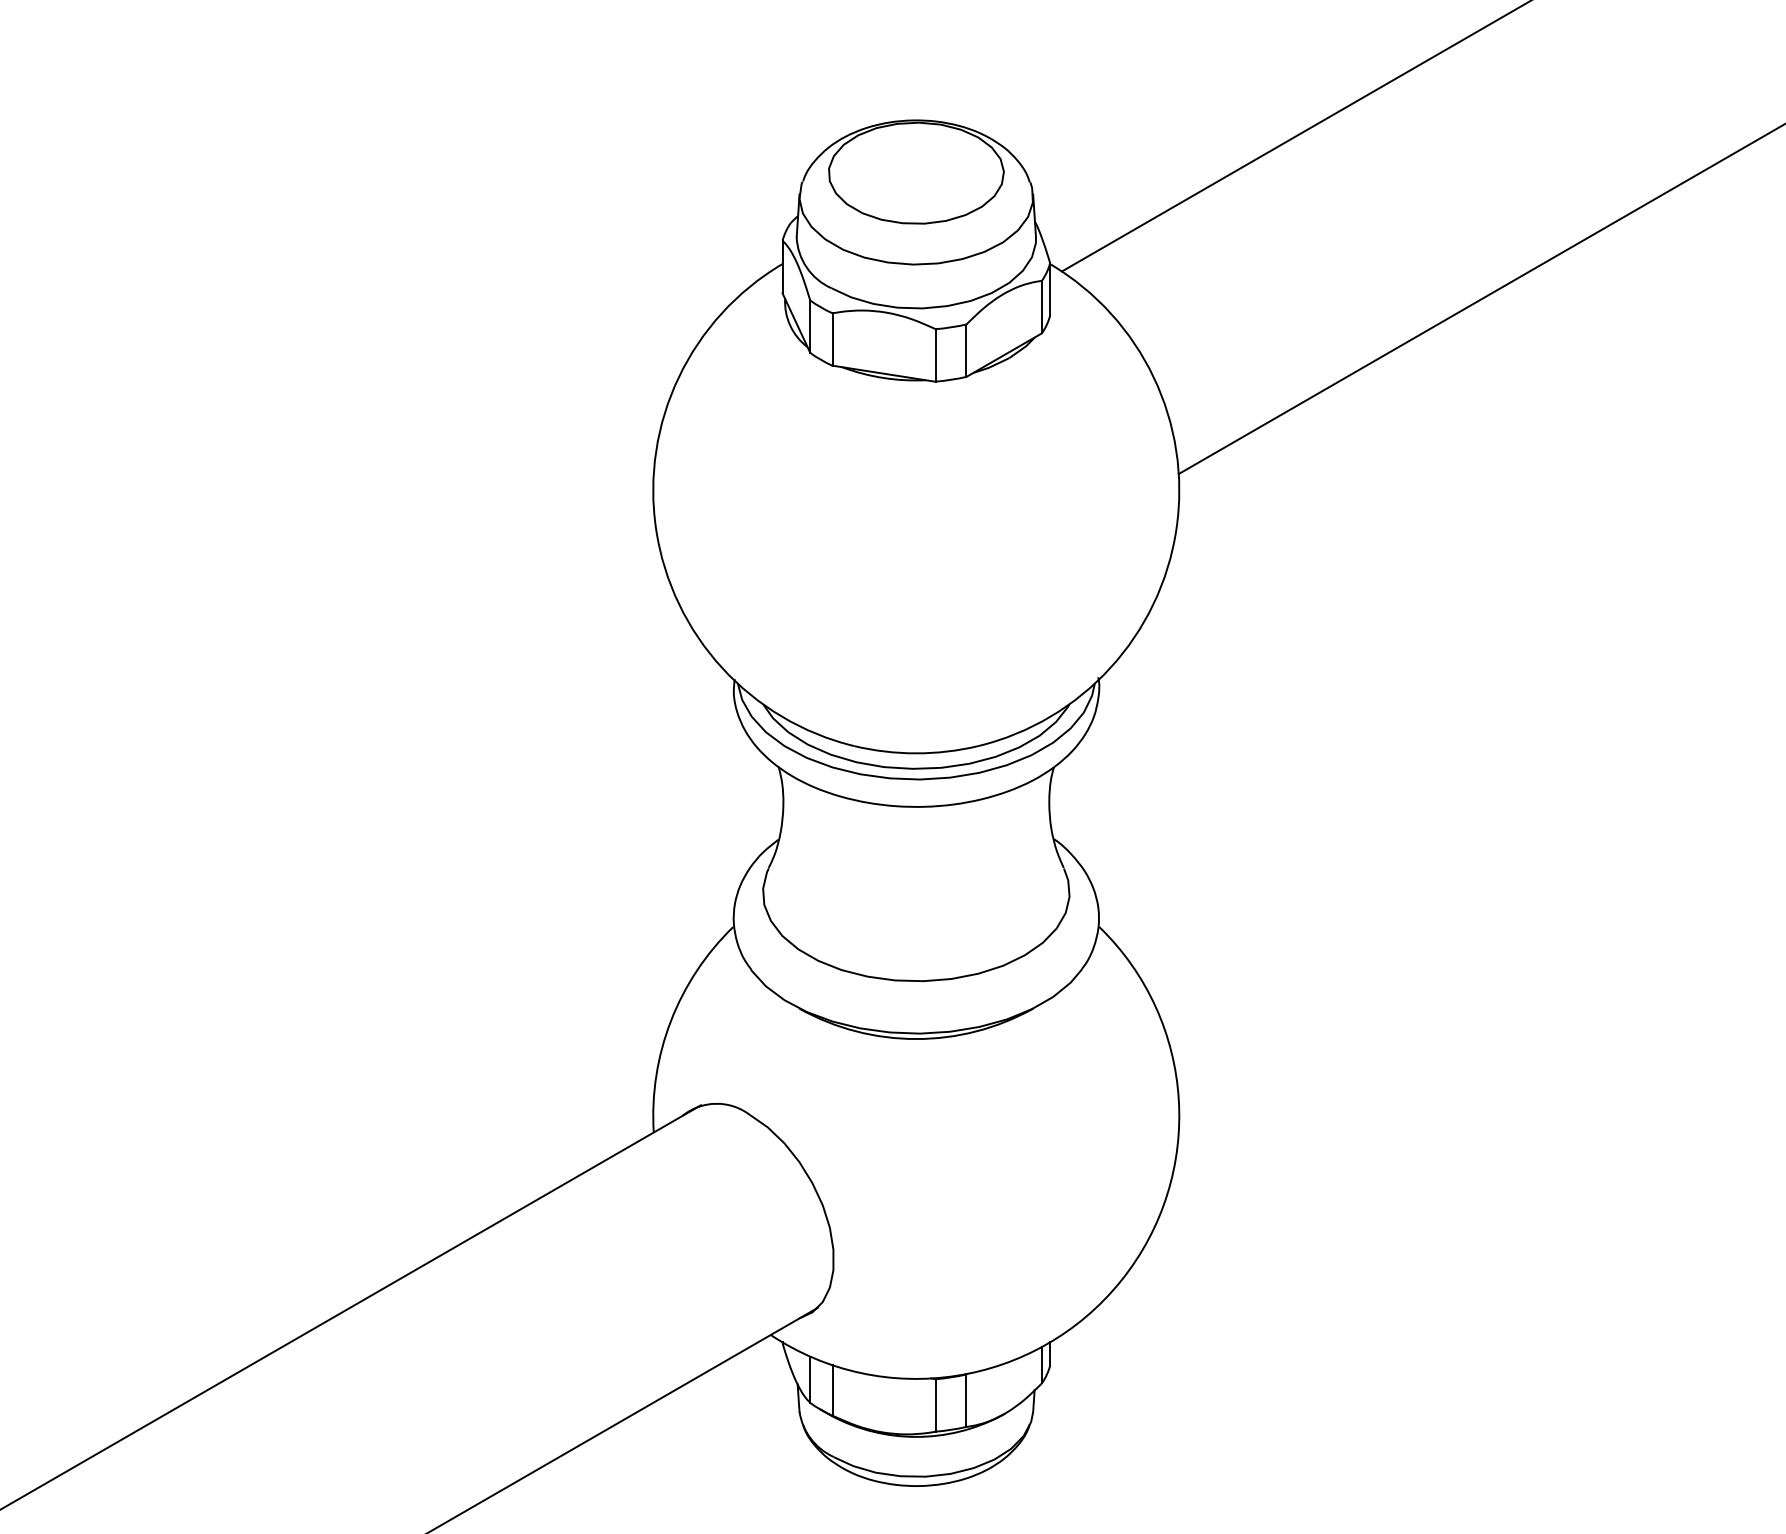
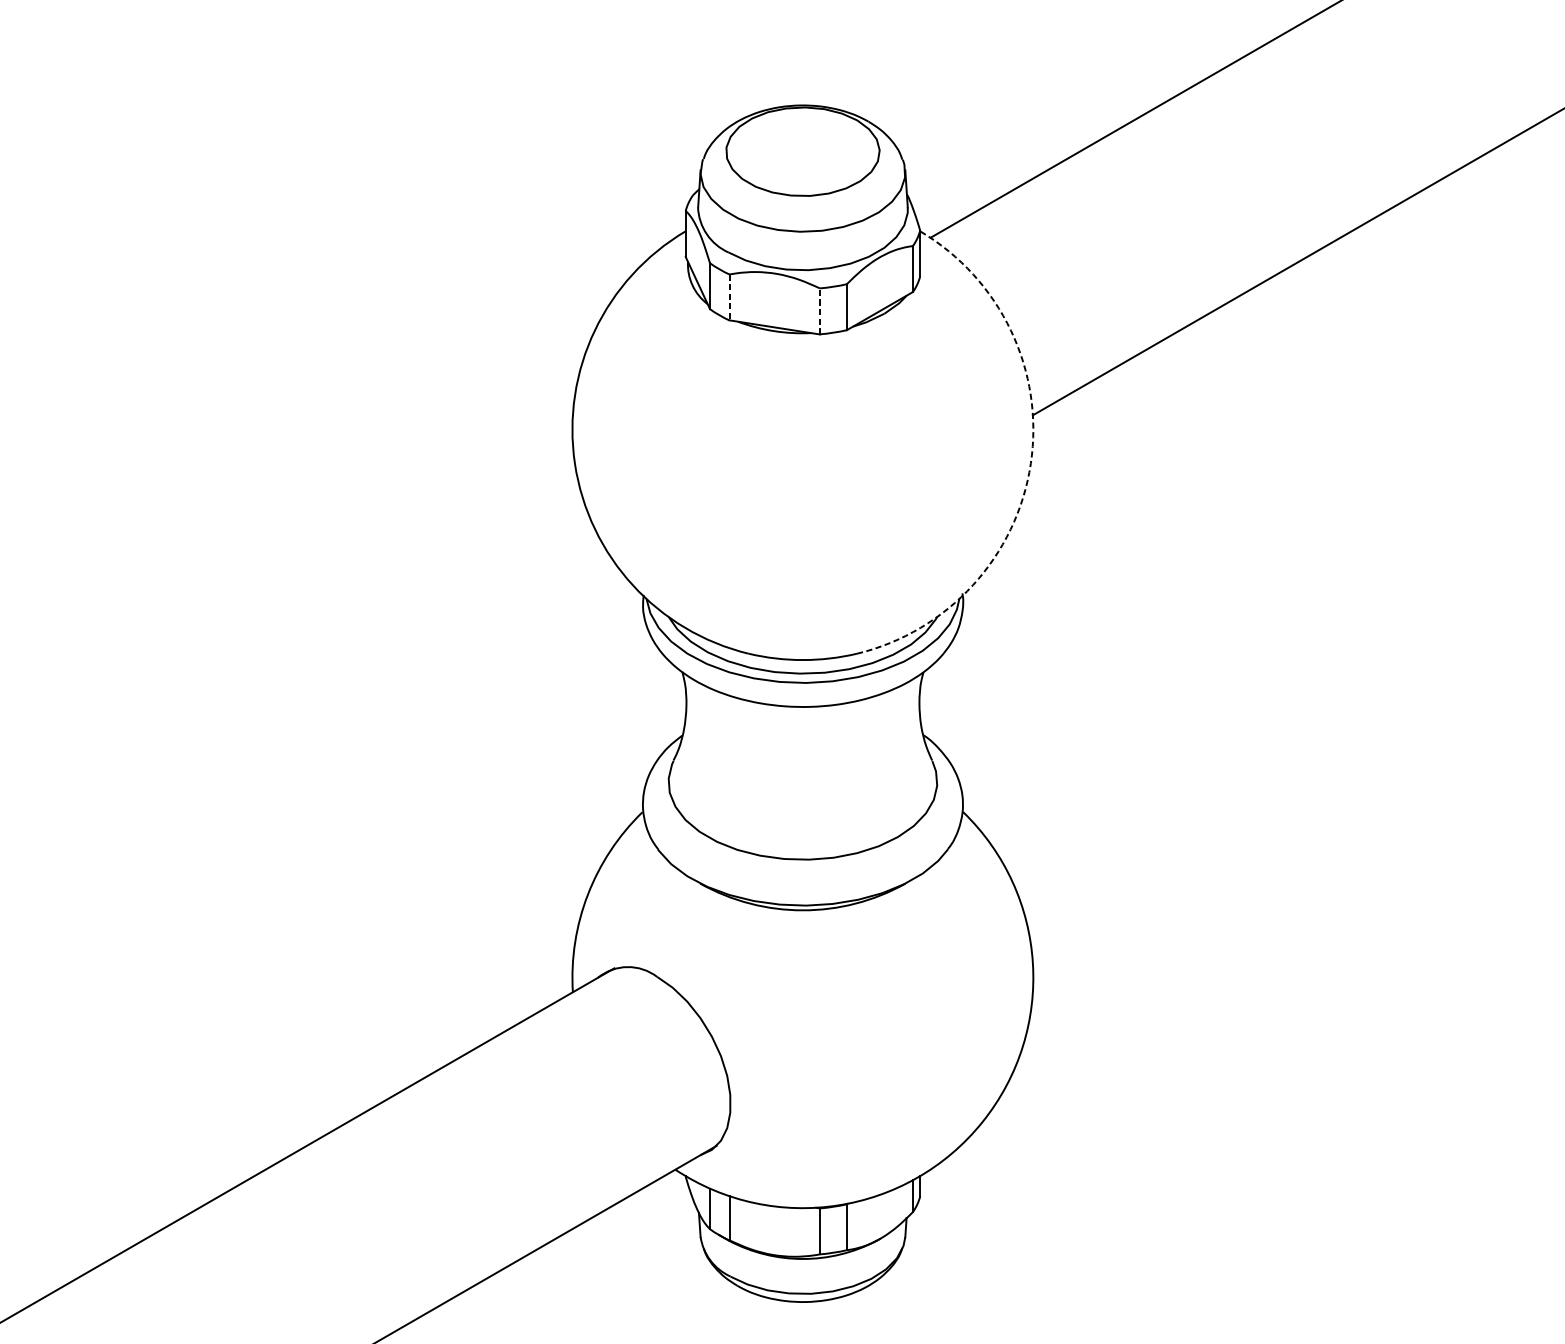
line: (832, 339) -> (729, 297), solid -> dashed
line: (935, 354) -> (819, 310), solid -> dashed
arc: (1176, 529) -> (1030, 463), solid -> dashed

